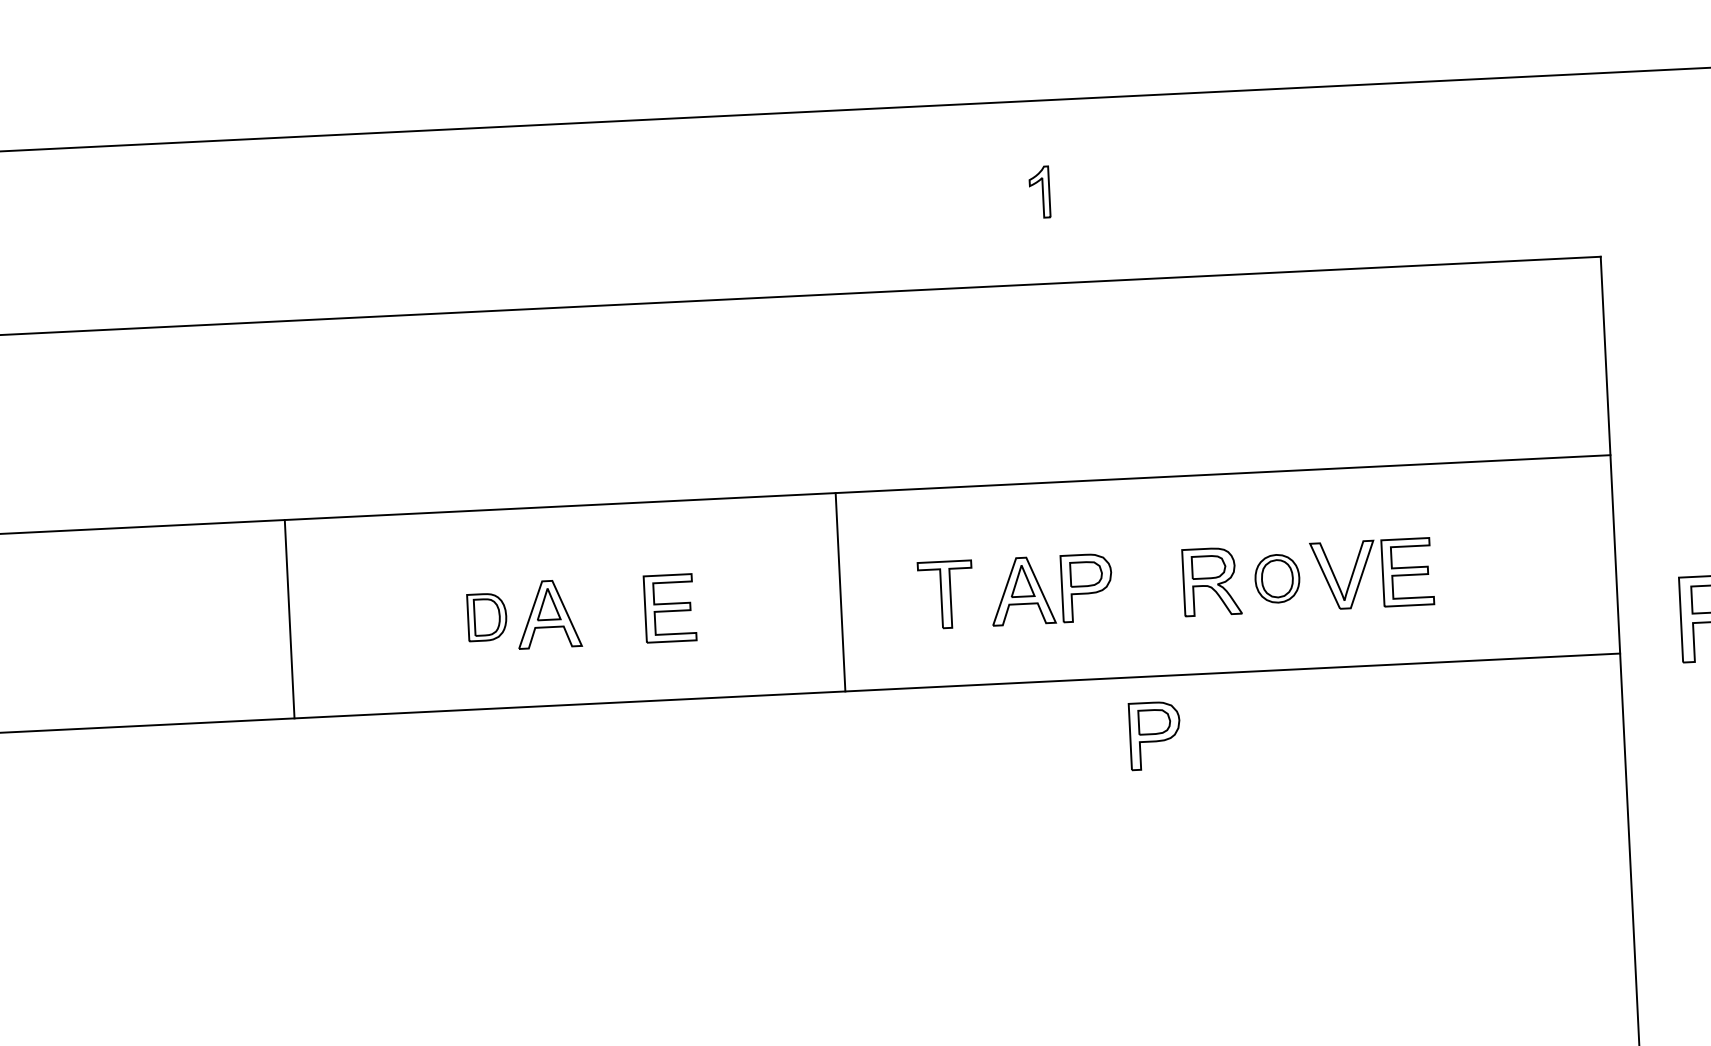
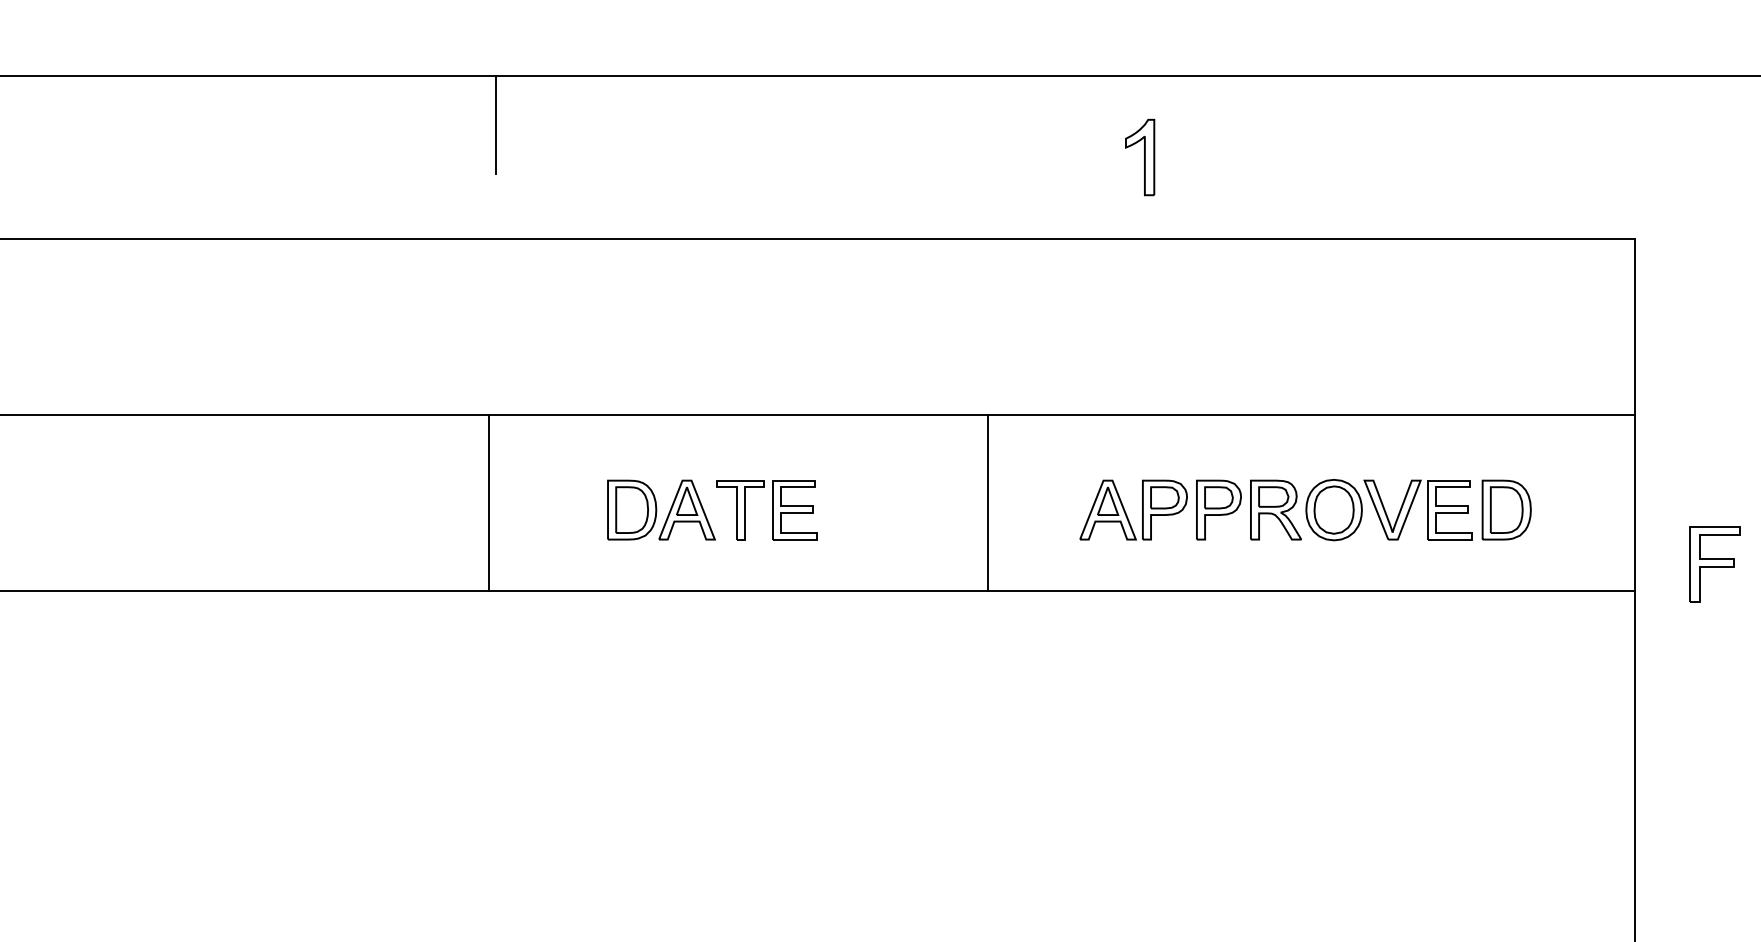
line: (312, 190) -> (495, 124), added
part: (1040, 192) -> (1140, 157), size x1.67
part: (1471, 568) -> (1506, 509), added
part: (1276, 579) -> (1333, 510), size x1.43
line: (840, 592) -> (988, 503), moved
part: (945, 595) -> (740, 510), moved
part: (487, 616) -> (632, 509), size x1.43
line: (290, 619) -> (489, 503), moved
part: (1154, 735) -> (1218, 509), moved

